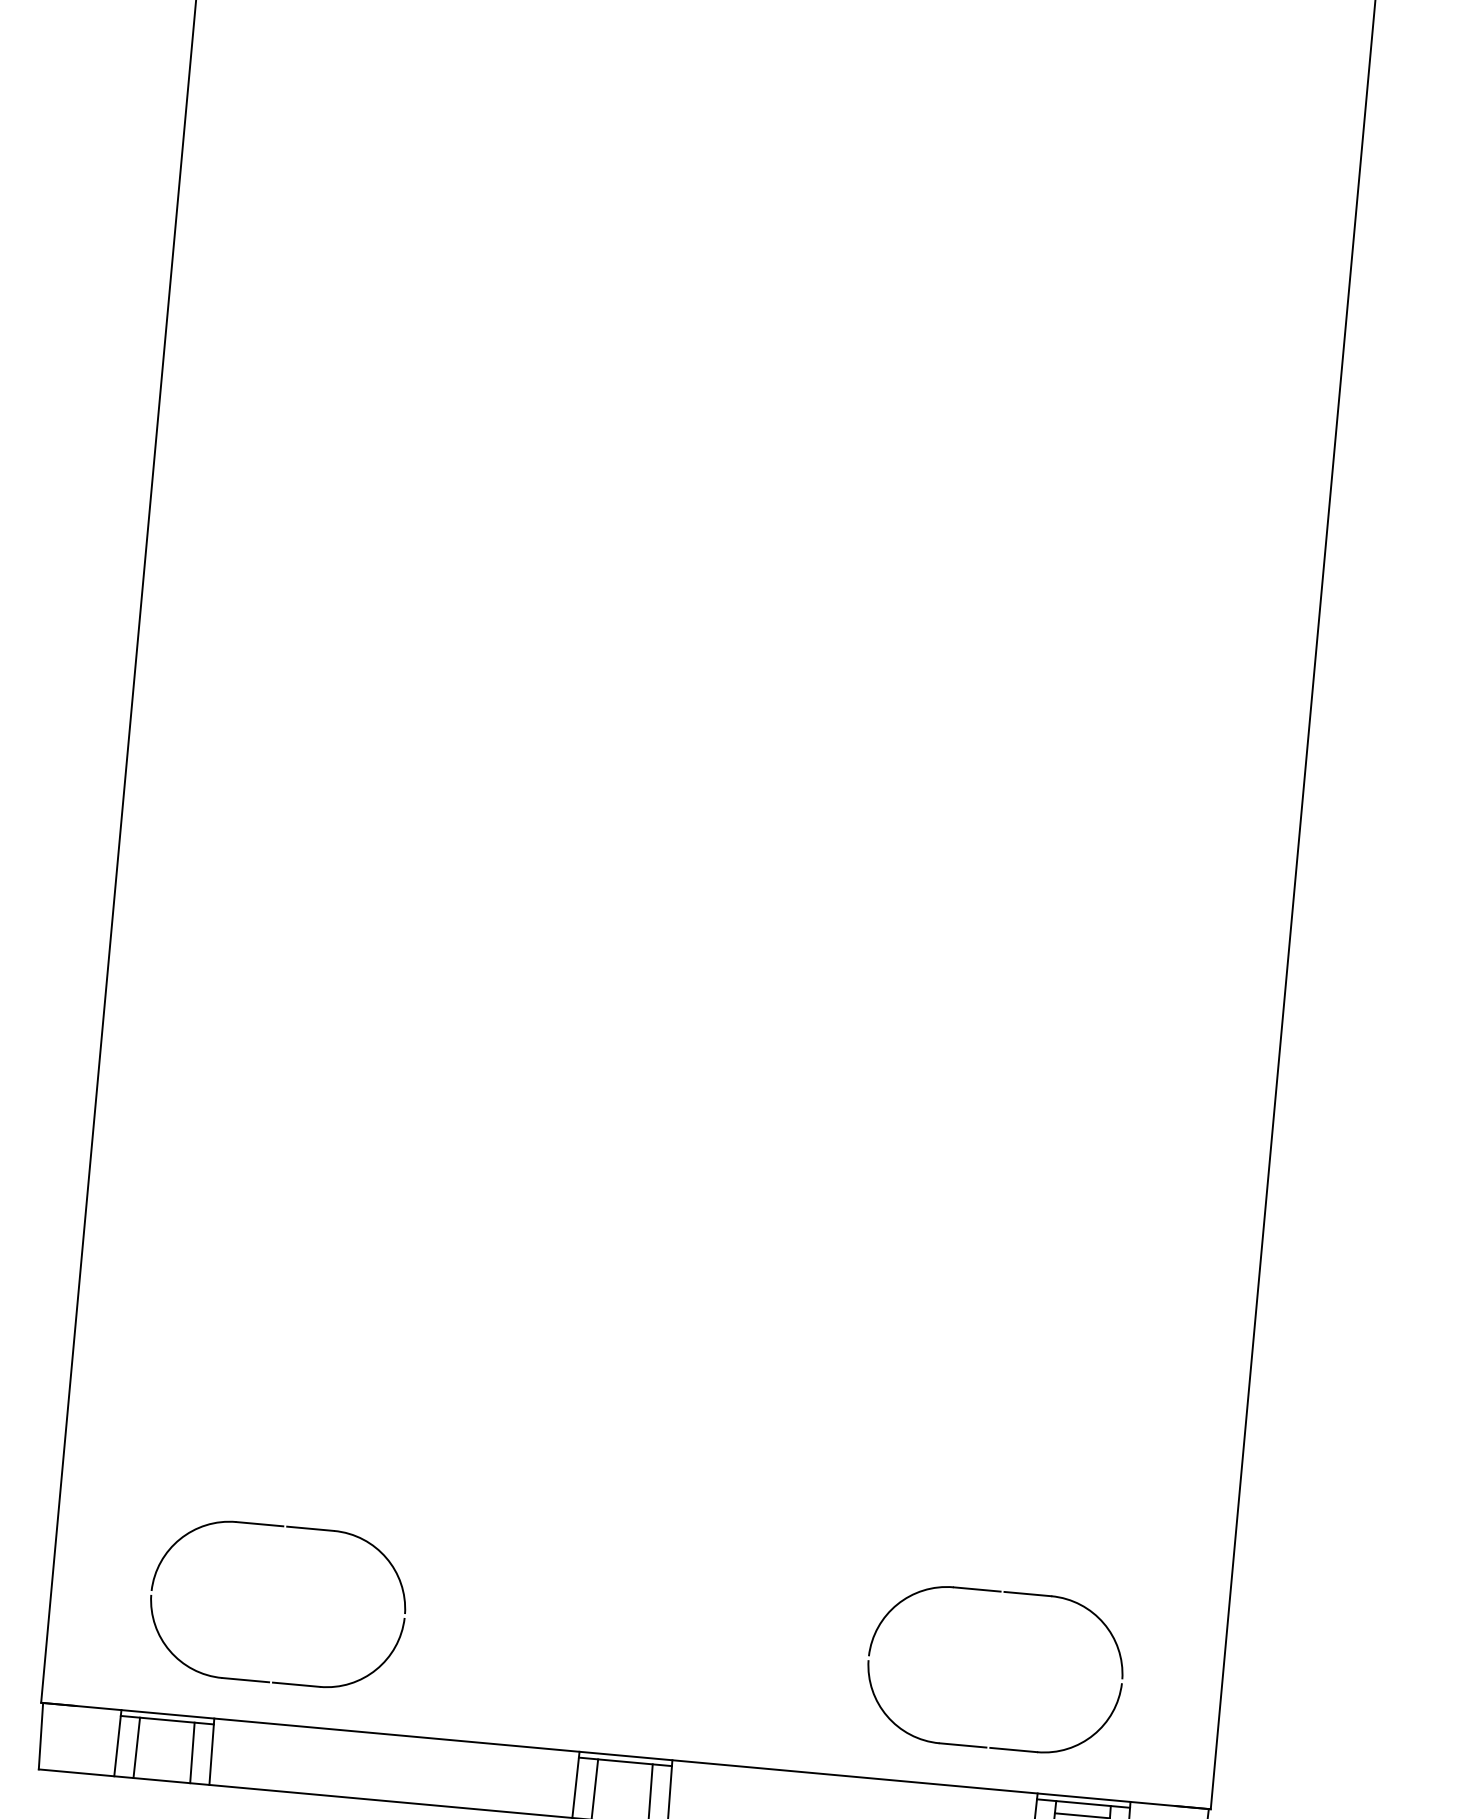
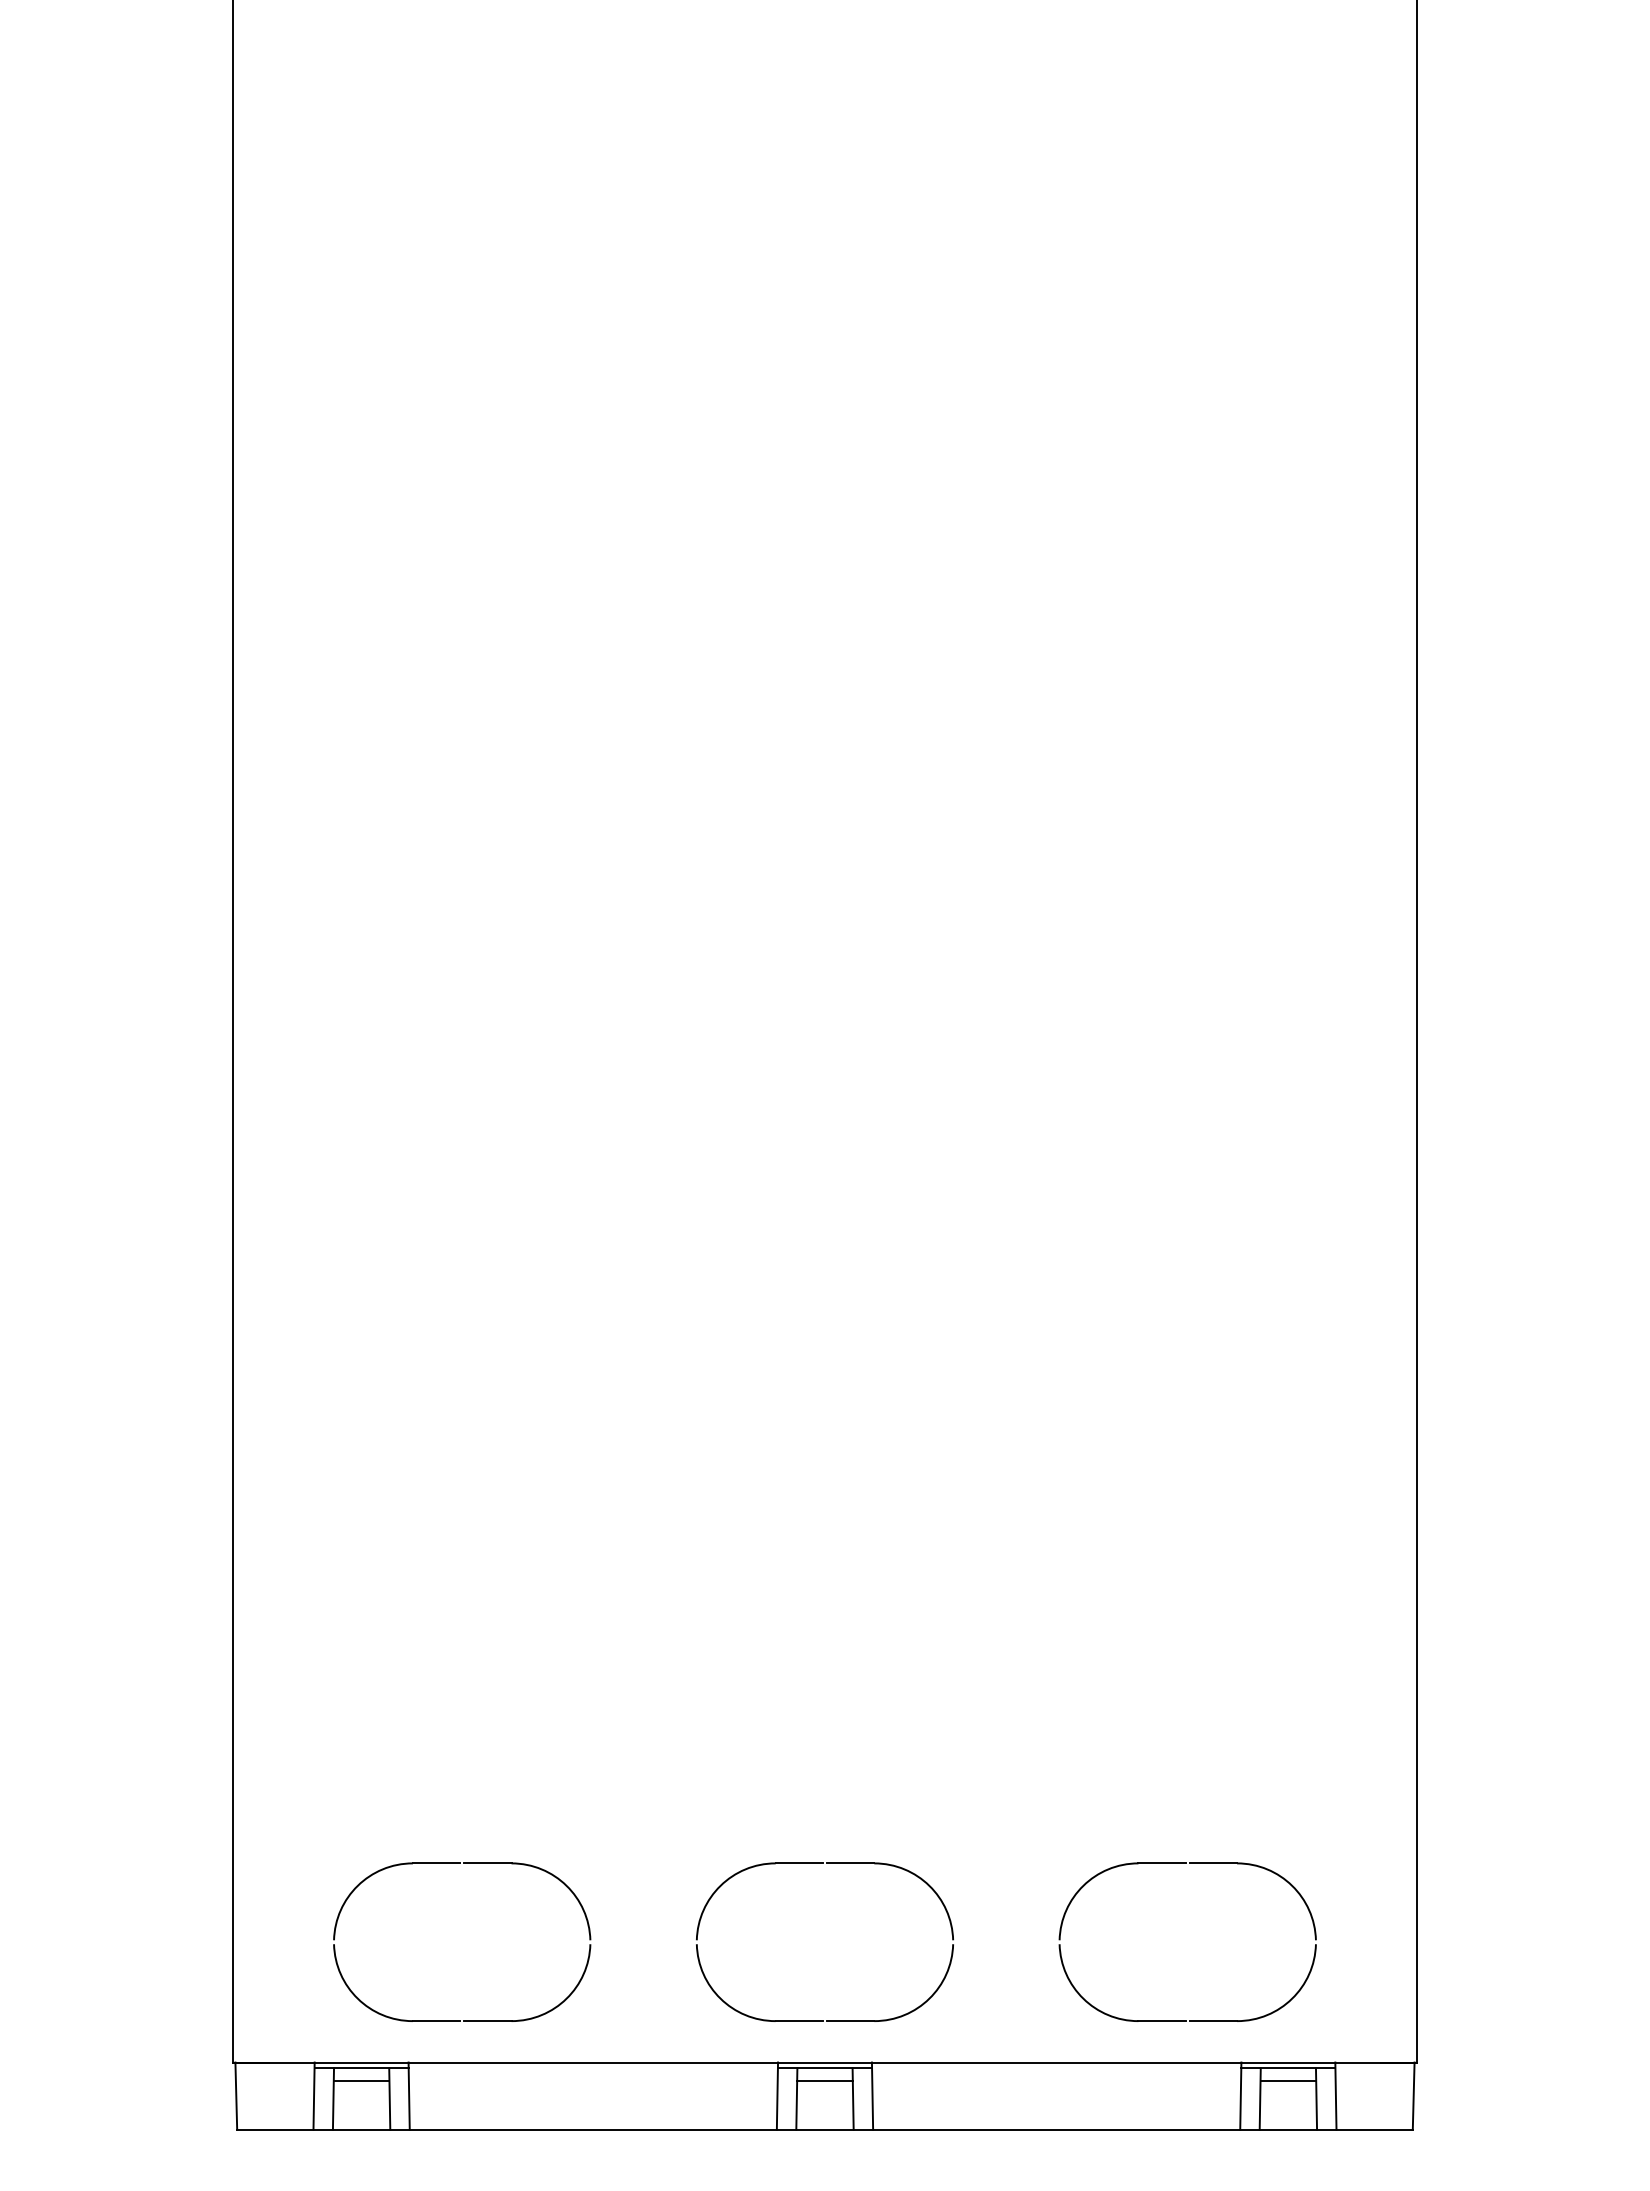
part: (642, 1559) -> (823, 1863), added
line: (166, 1732) -> (361, 2080), added
line: (623, 1773) -> (824, 2080), added

